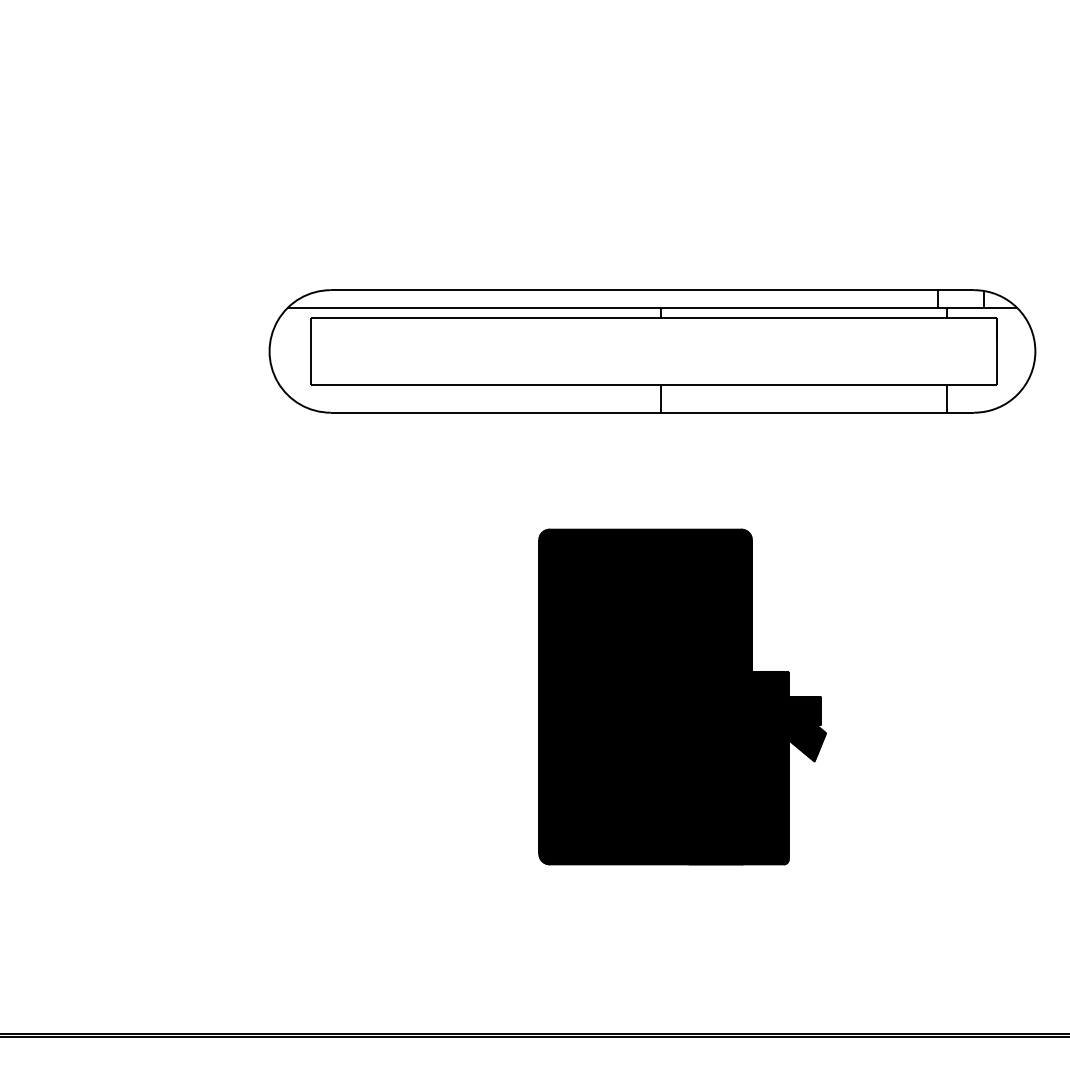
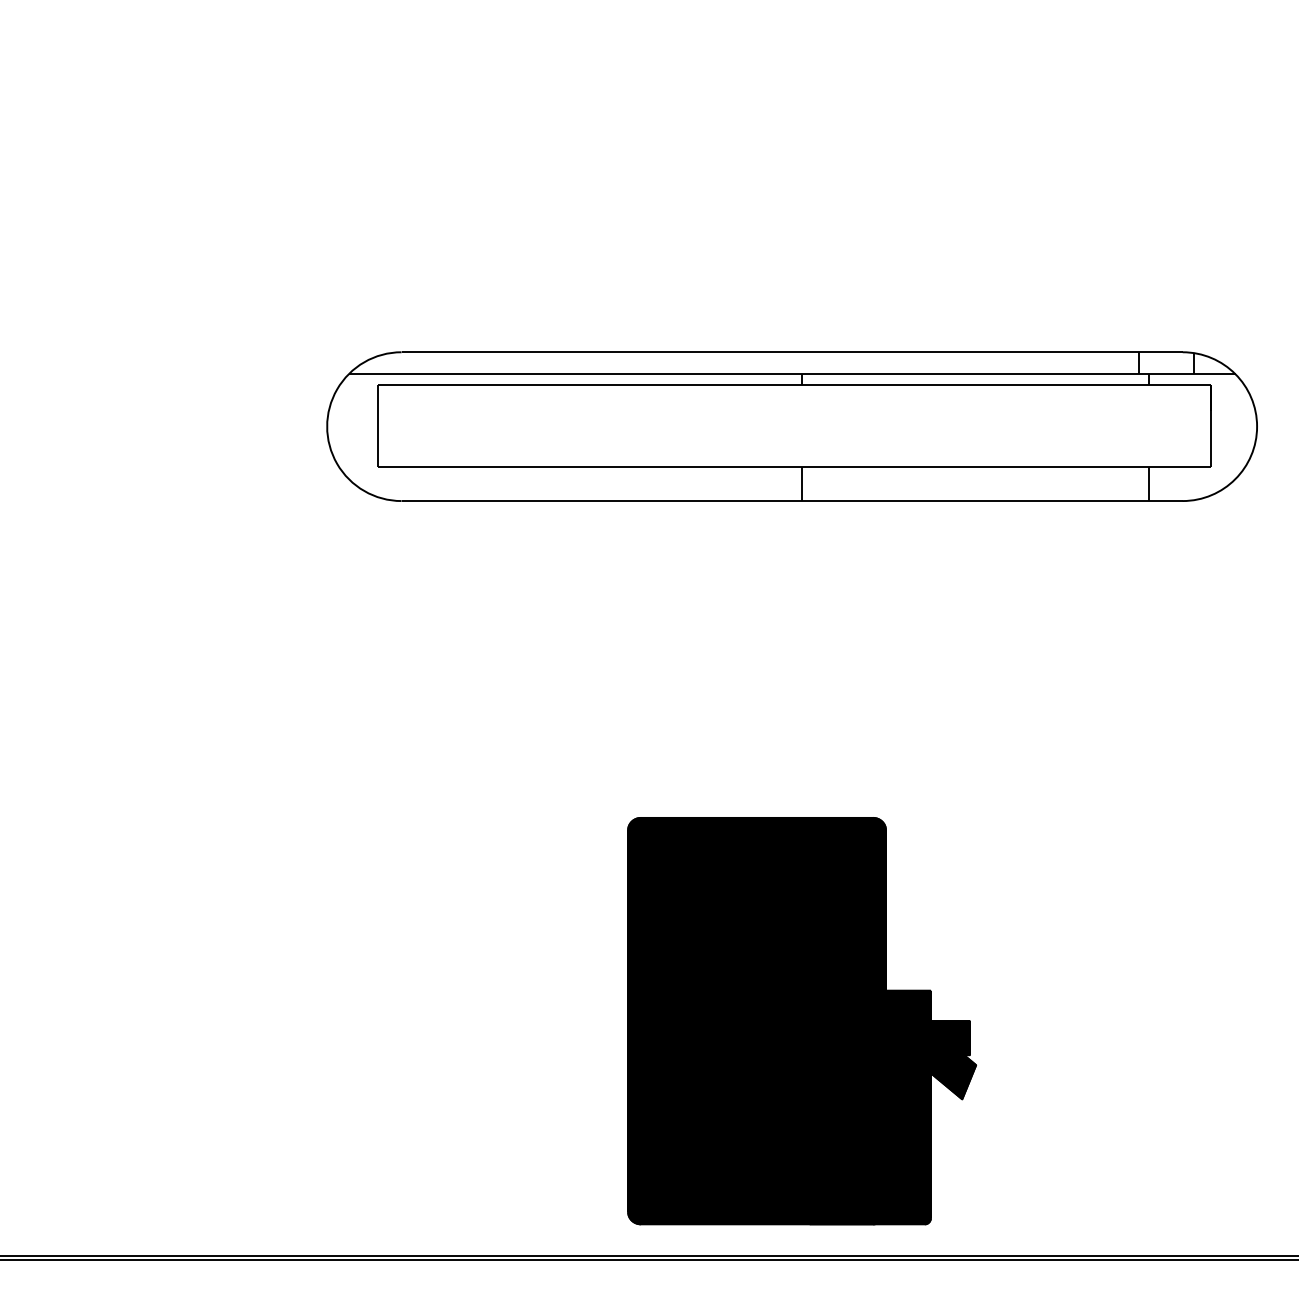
part: (682, 696) -> (801, 1020), moved

